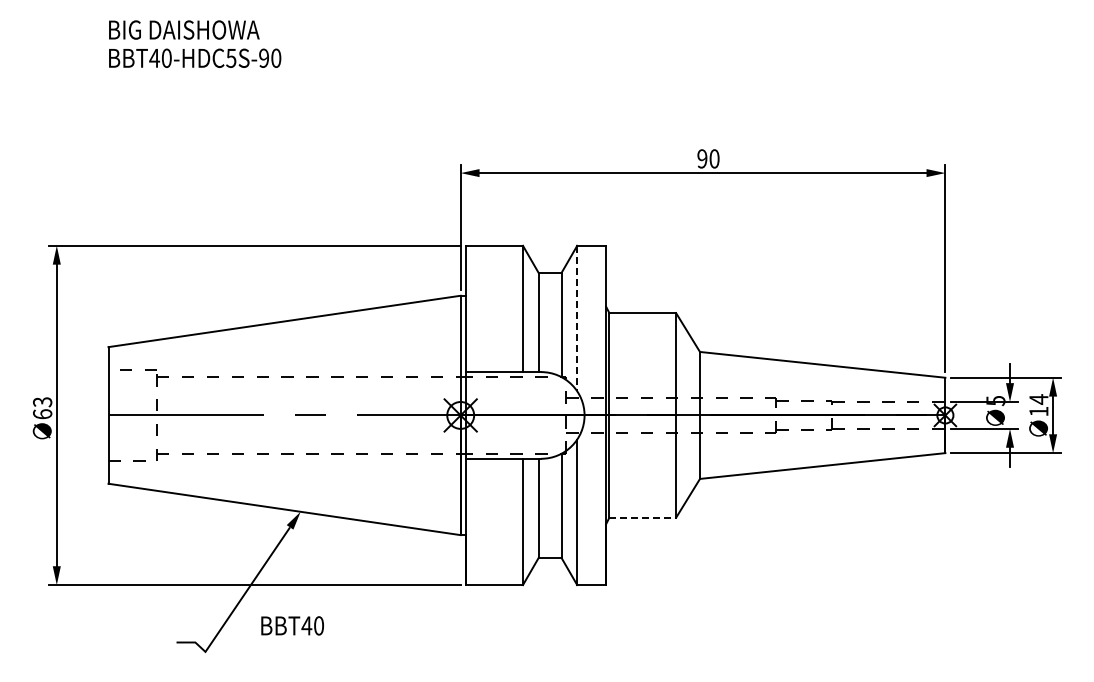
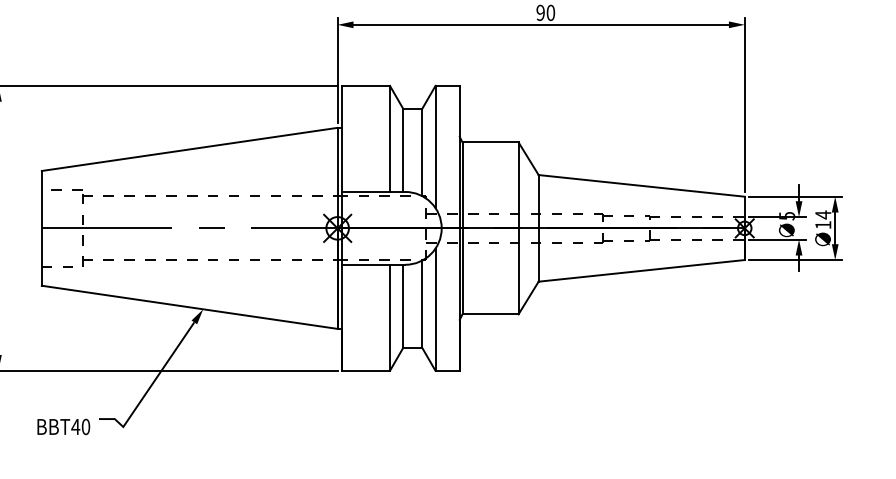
line: (577, 318) -> (435, 146), dashed -> solid
line: (643, 517) -> (491, 314), dashed -> solid
text: (292, 625) -> (63, 426), moved

